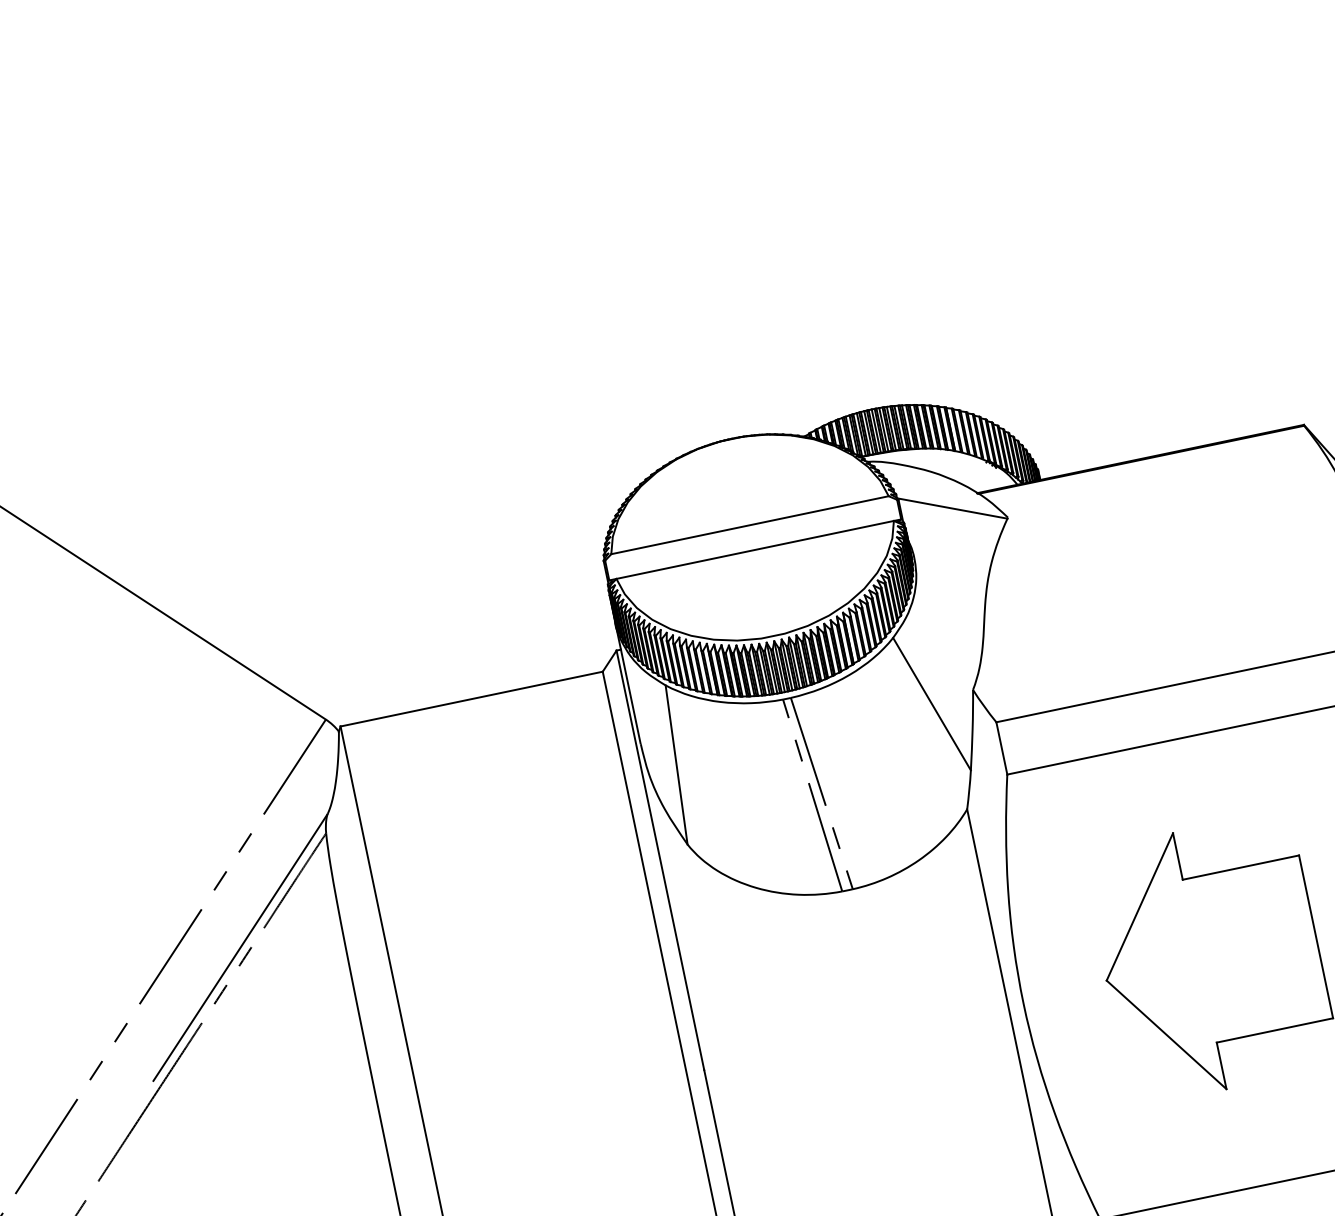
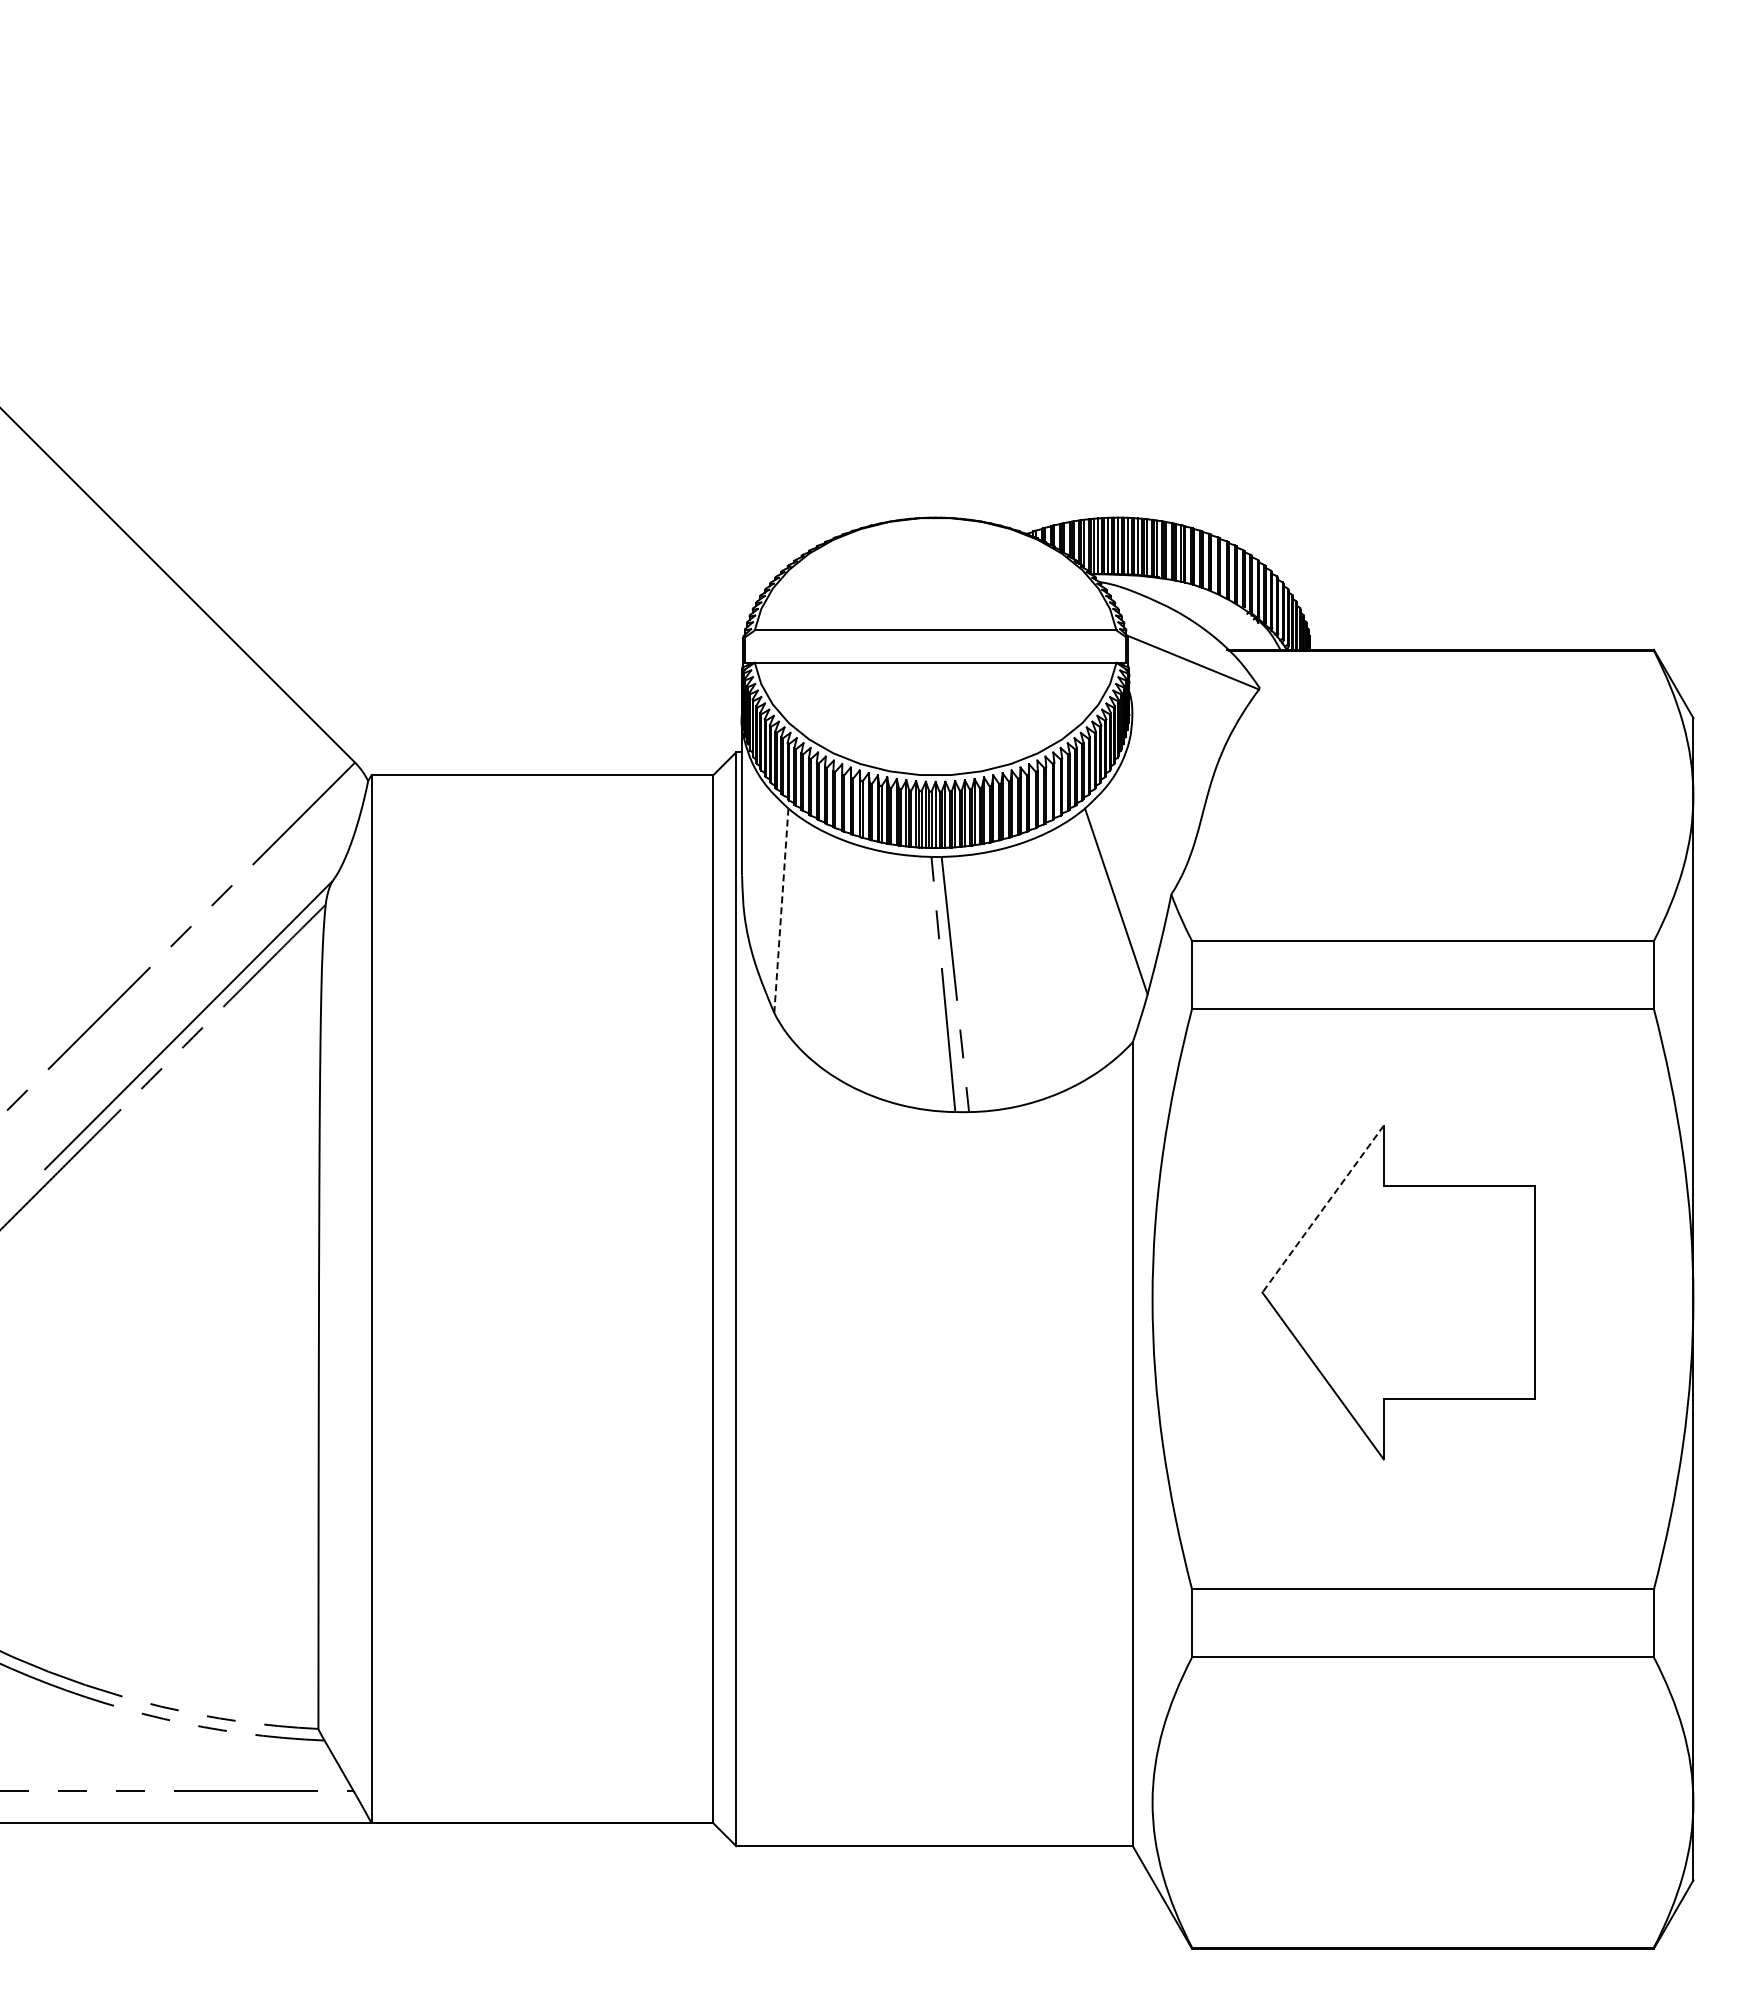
line: (676, 764) -> (781, 910), solid -> dashed
line: (1139, 907) -> (1322, 1209), solid -> dashed

